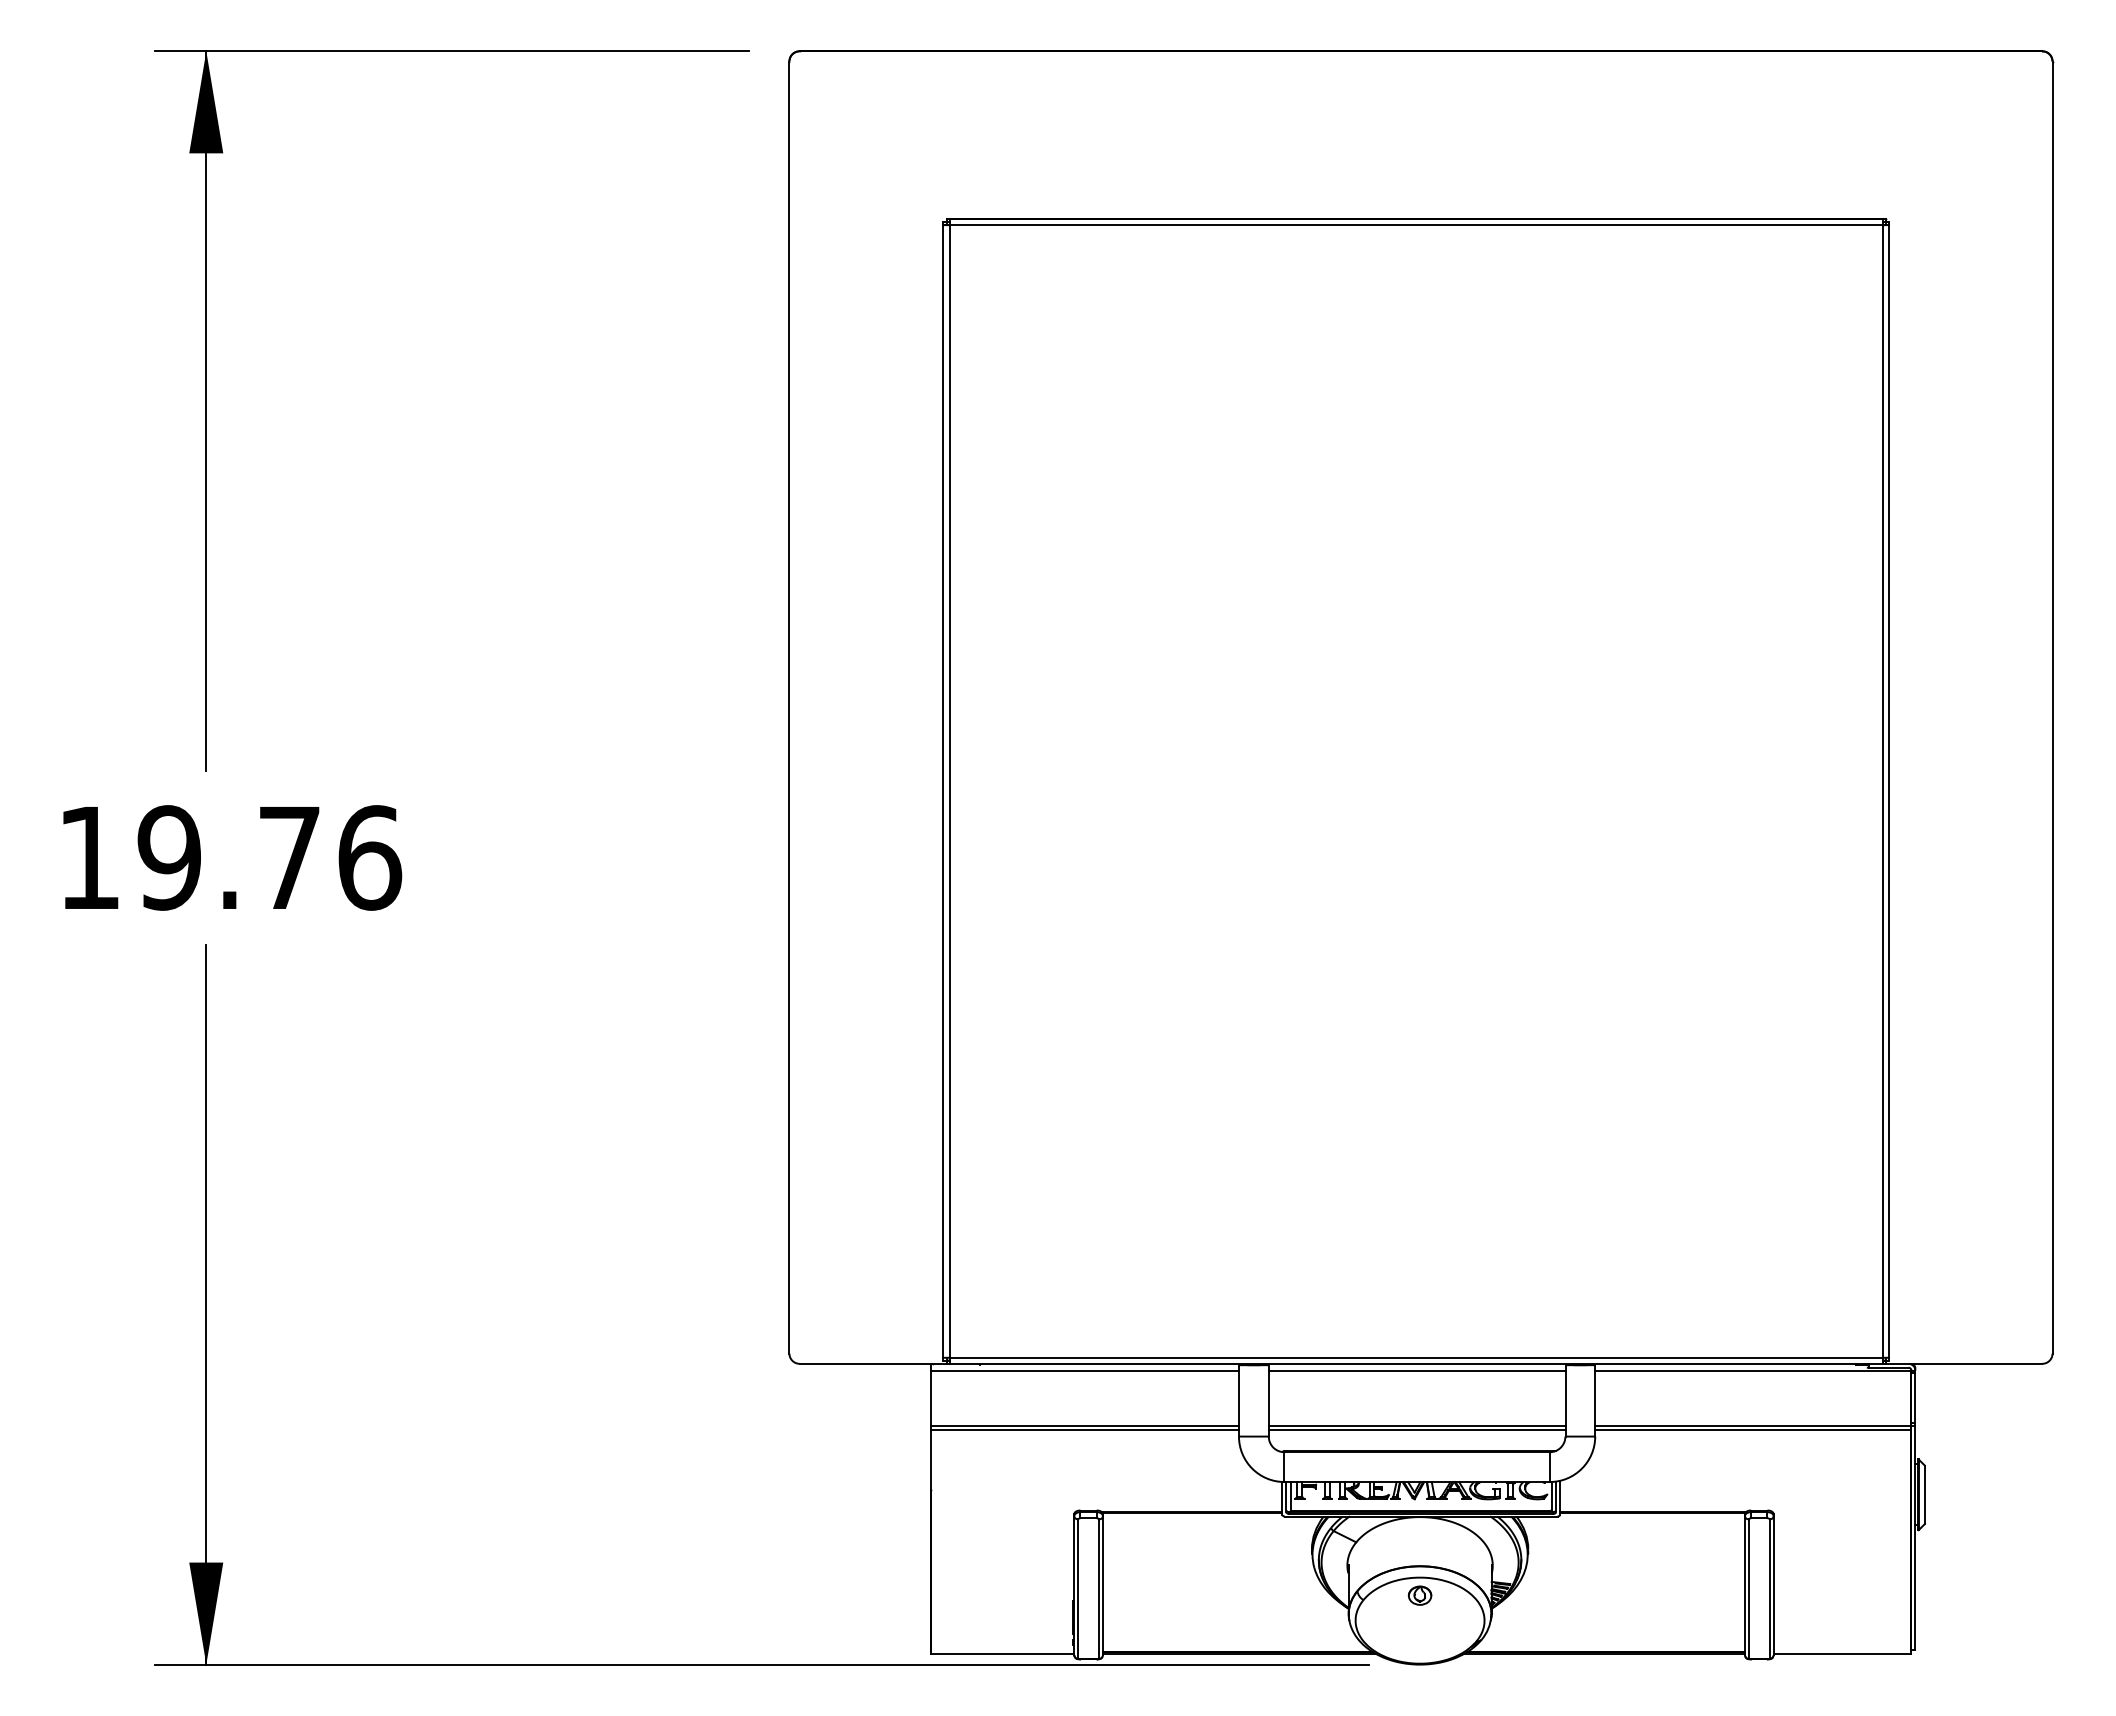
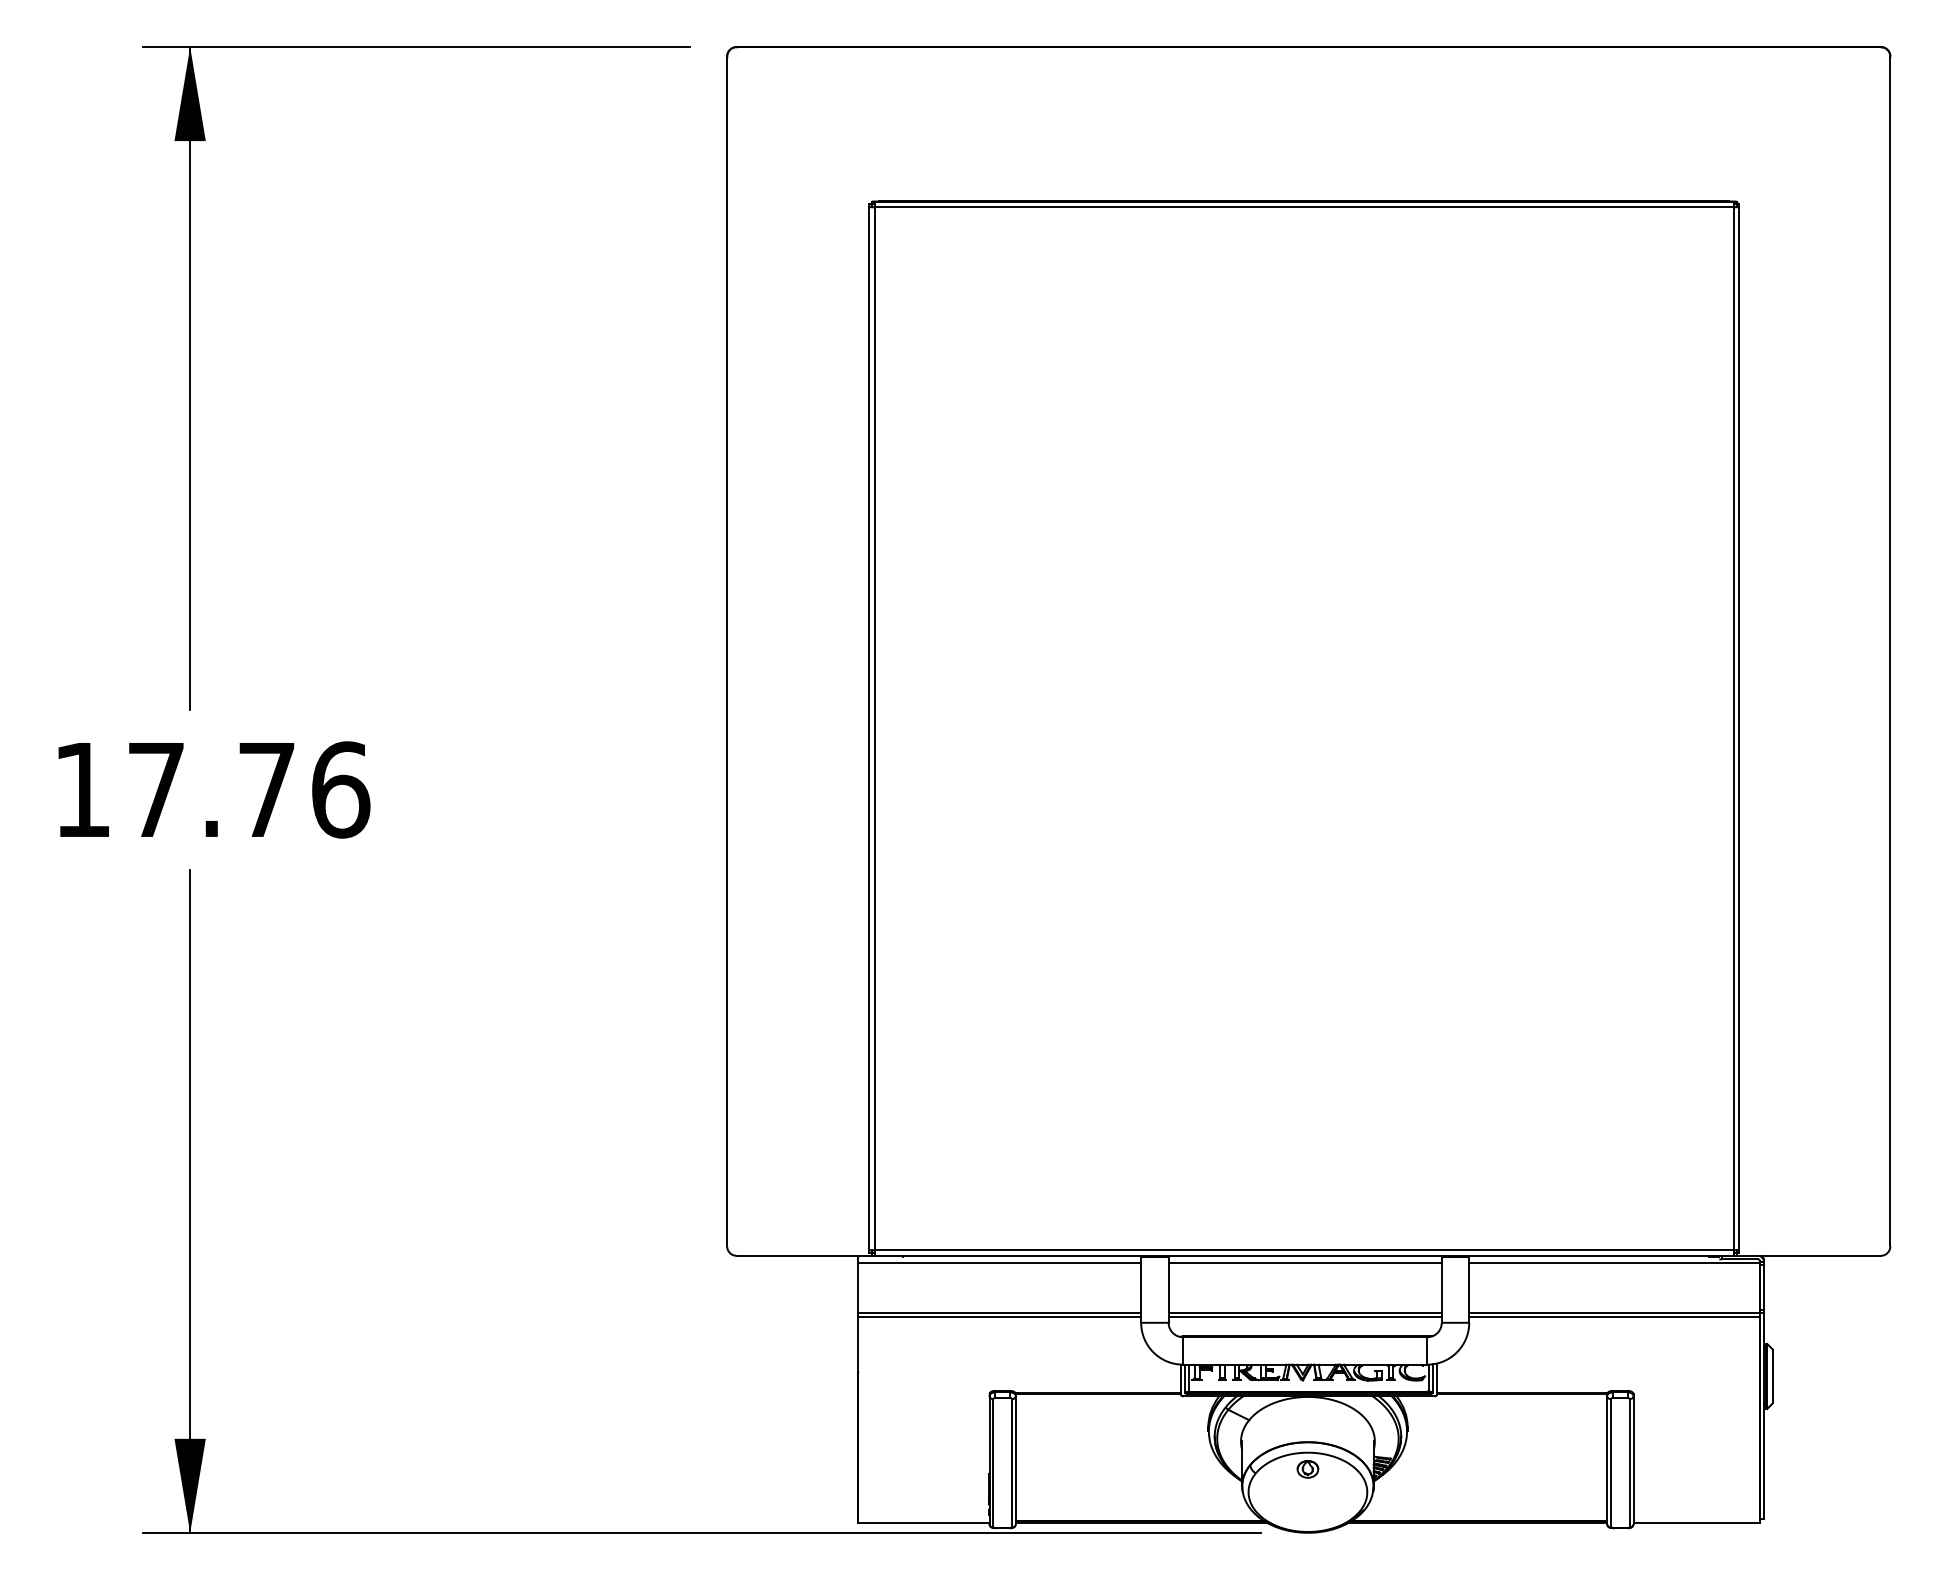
text: (168, 857) -> (155, 789), 19.76 -> 17.76

